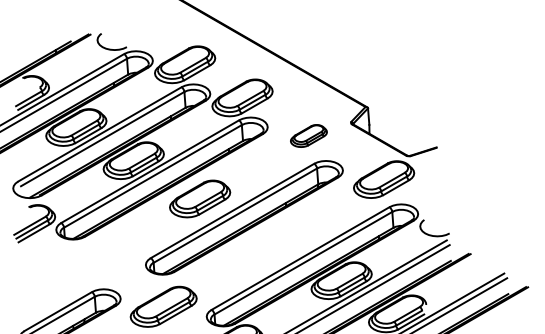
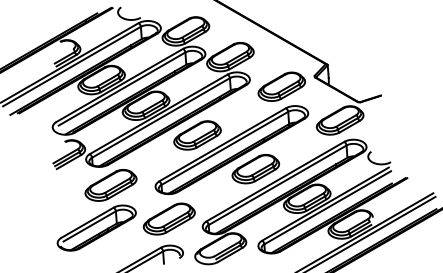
part: (308, 135) -> (281, 86), size x1.67
part: (274, 242) -> (255, 169), added
part: (87, 263) -> (110, 185), added

